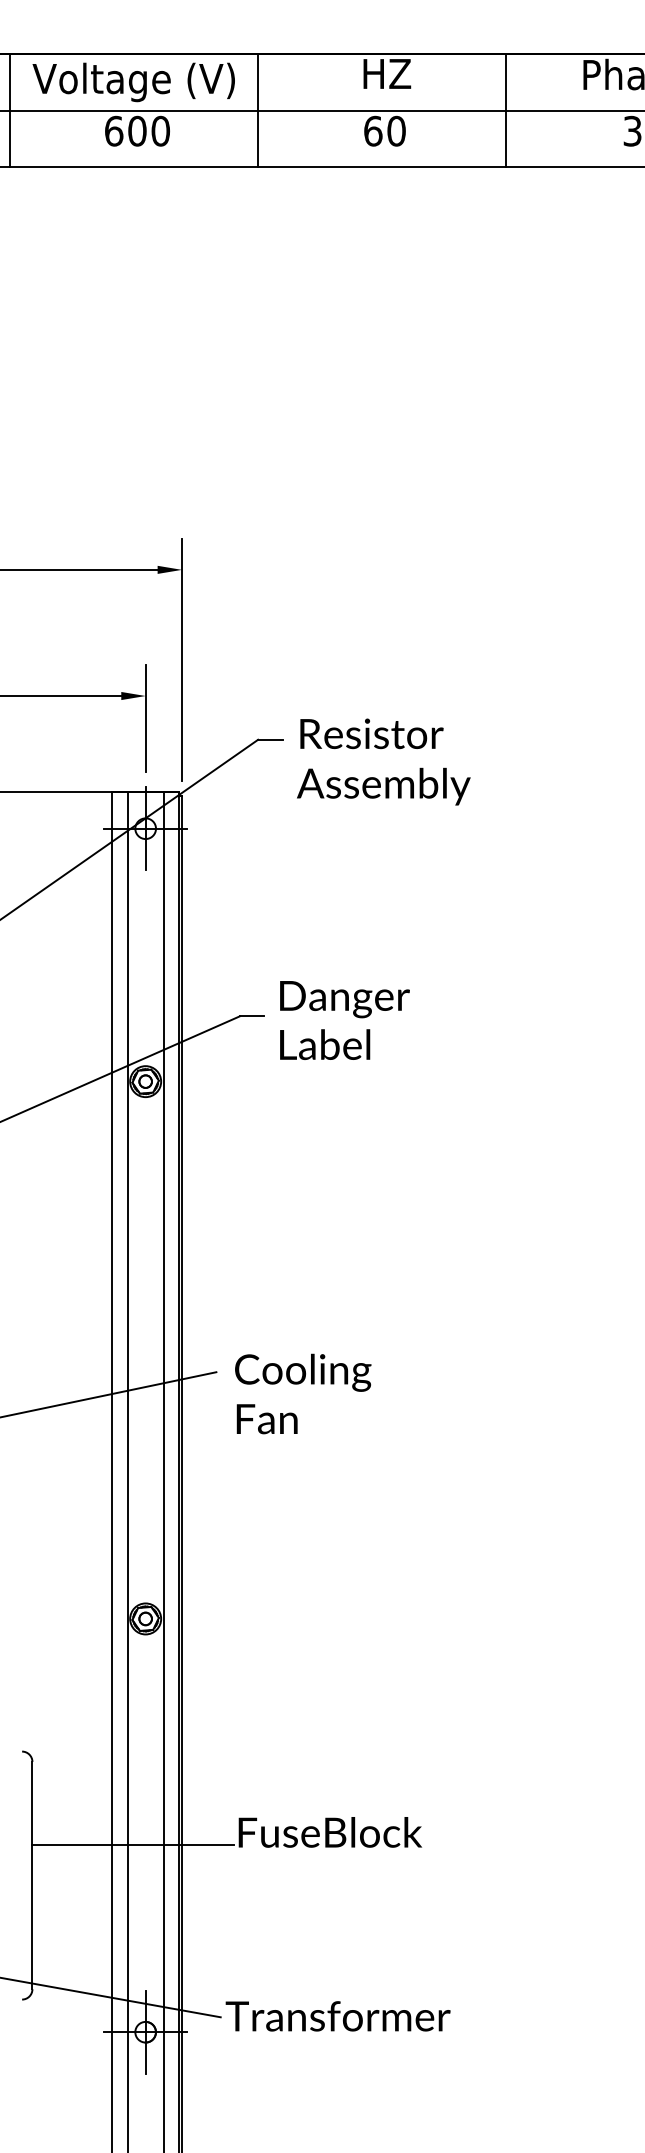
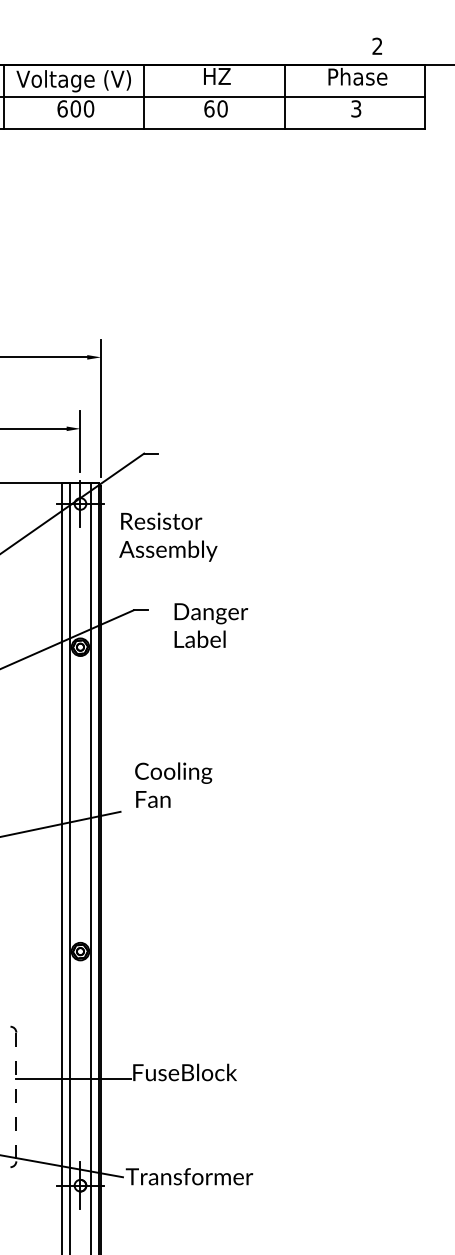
text: (384, 760) -> (168, 536), moved
text: (345, 1020) -> (211, 625), moved
text: (302, 1392) -> (173, 784), moved
line: (32, 1876) -> (16, 1097), solid -> dashed

